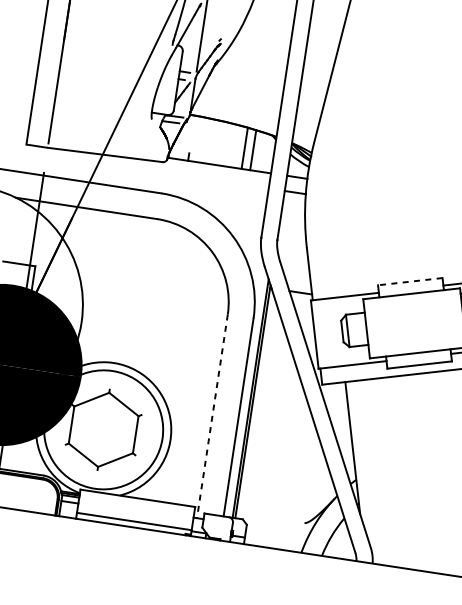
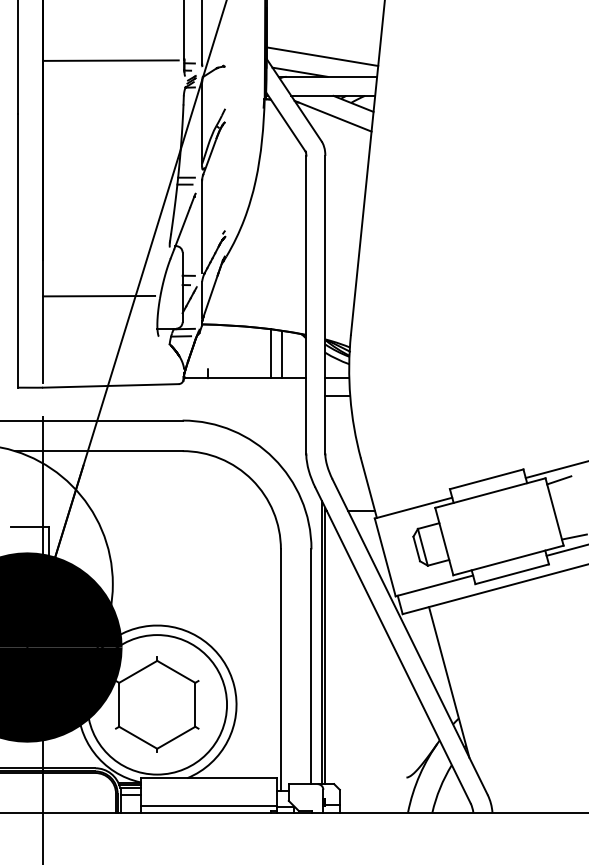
line: (107, 77) -> (99, 295), added
line: (410, 281) -> (486, 479), dashed -> solid
line: (211, 416) -> (280, 670), dashed -> solid

